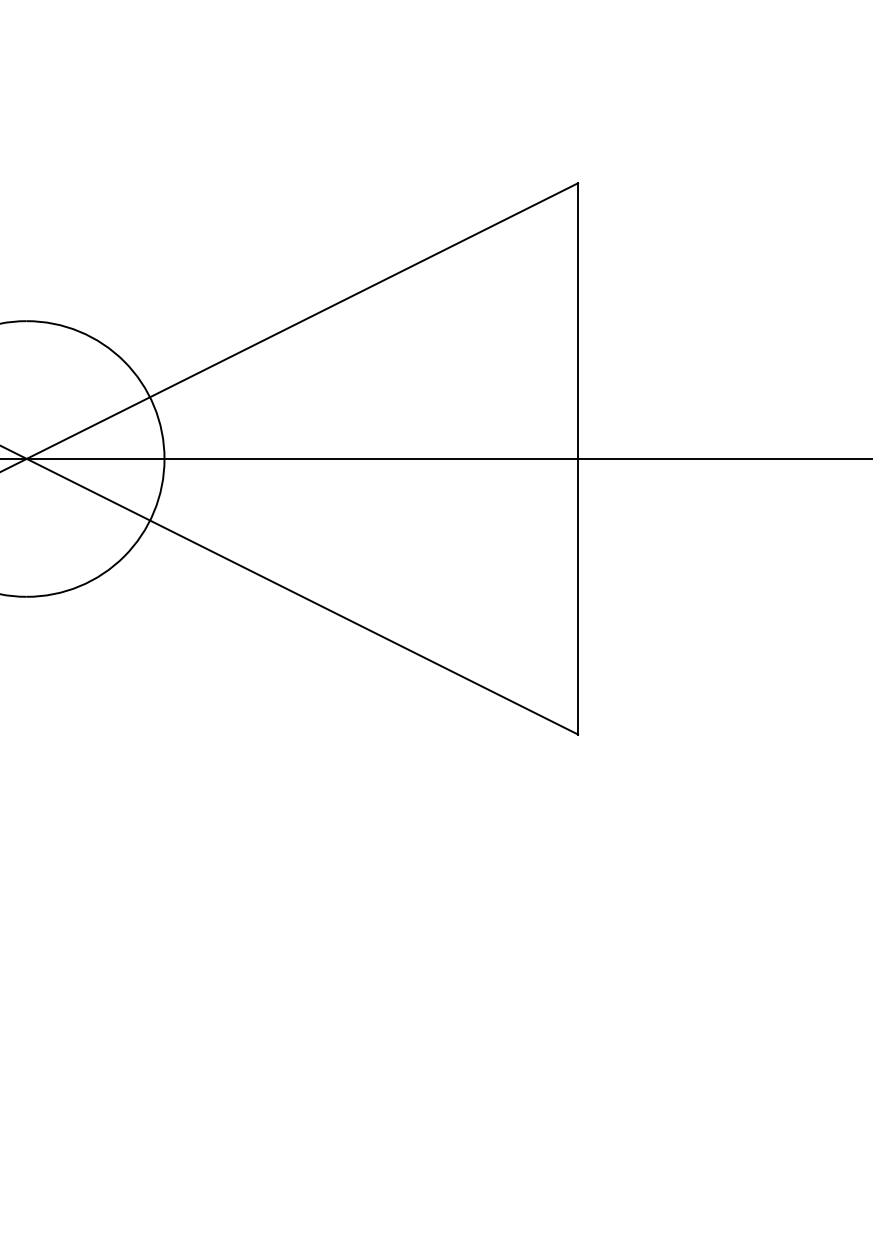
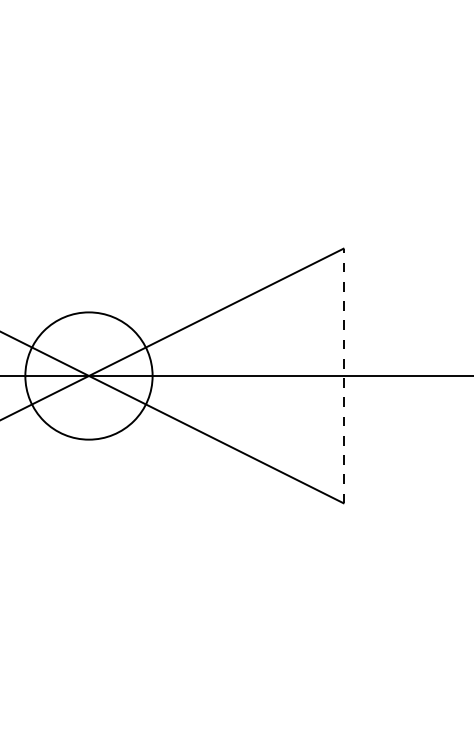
line: (577, 457) -> (343, 375), solid -> dashed

